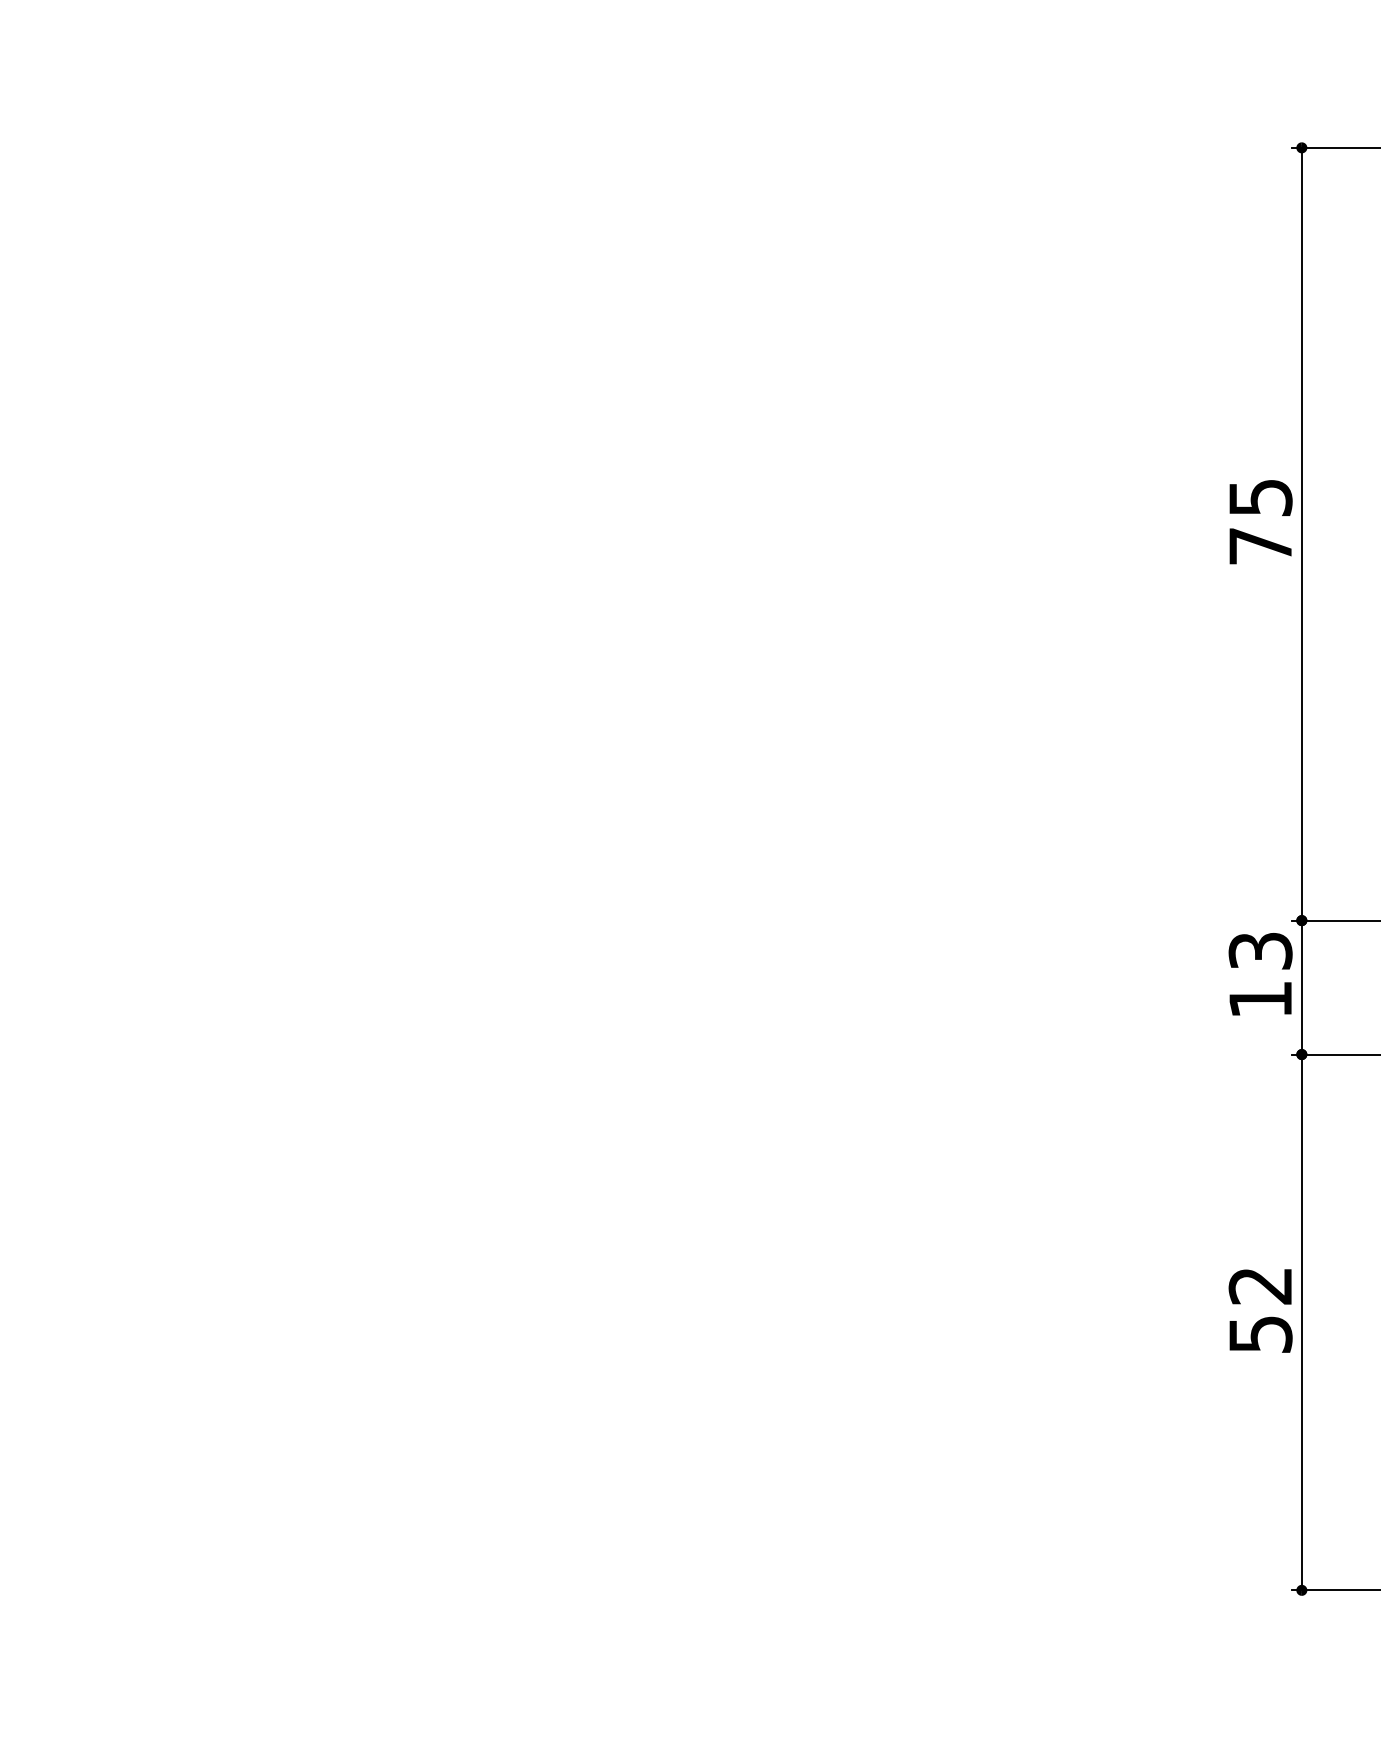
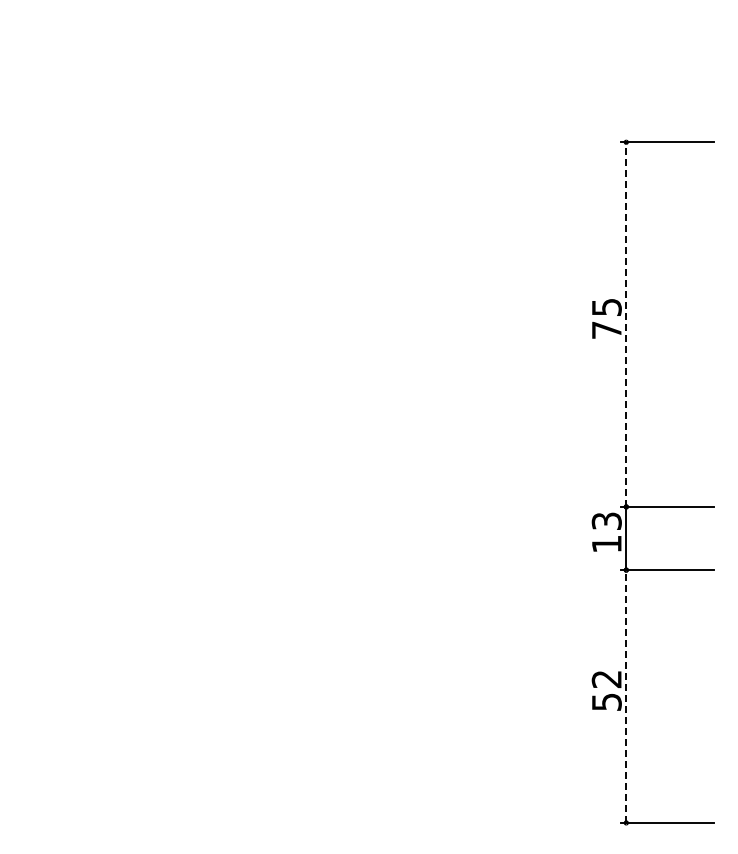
line: (1302, 534) -> (626, 324), solid -> dashed
line: (1302, 1322) -> (626, 696), solid -> dashed

